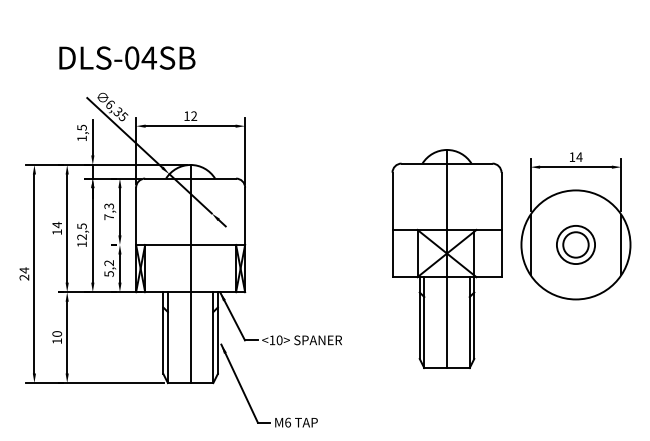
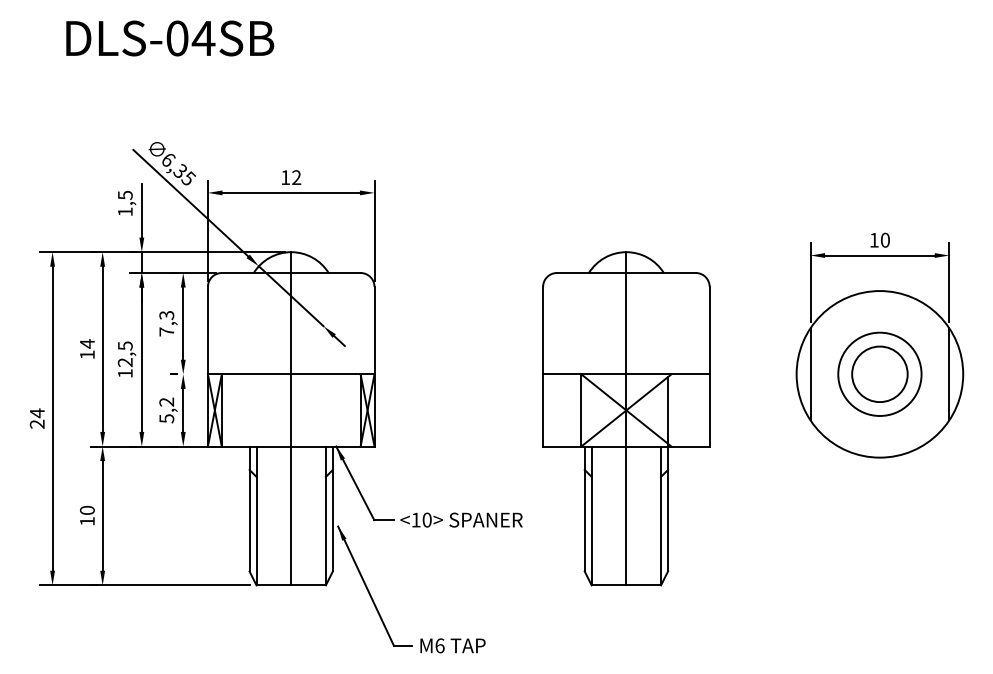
text: (127, 57) -> (170, 37), moved
text: (579, 157) -> (885, 240), 14 -> 10
part: (575, 244) -> (879, 373), size x1.43
part: (446, 258) -> (625, 417), moved

